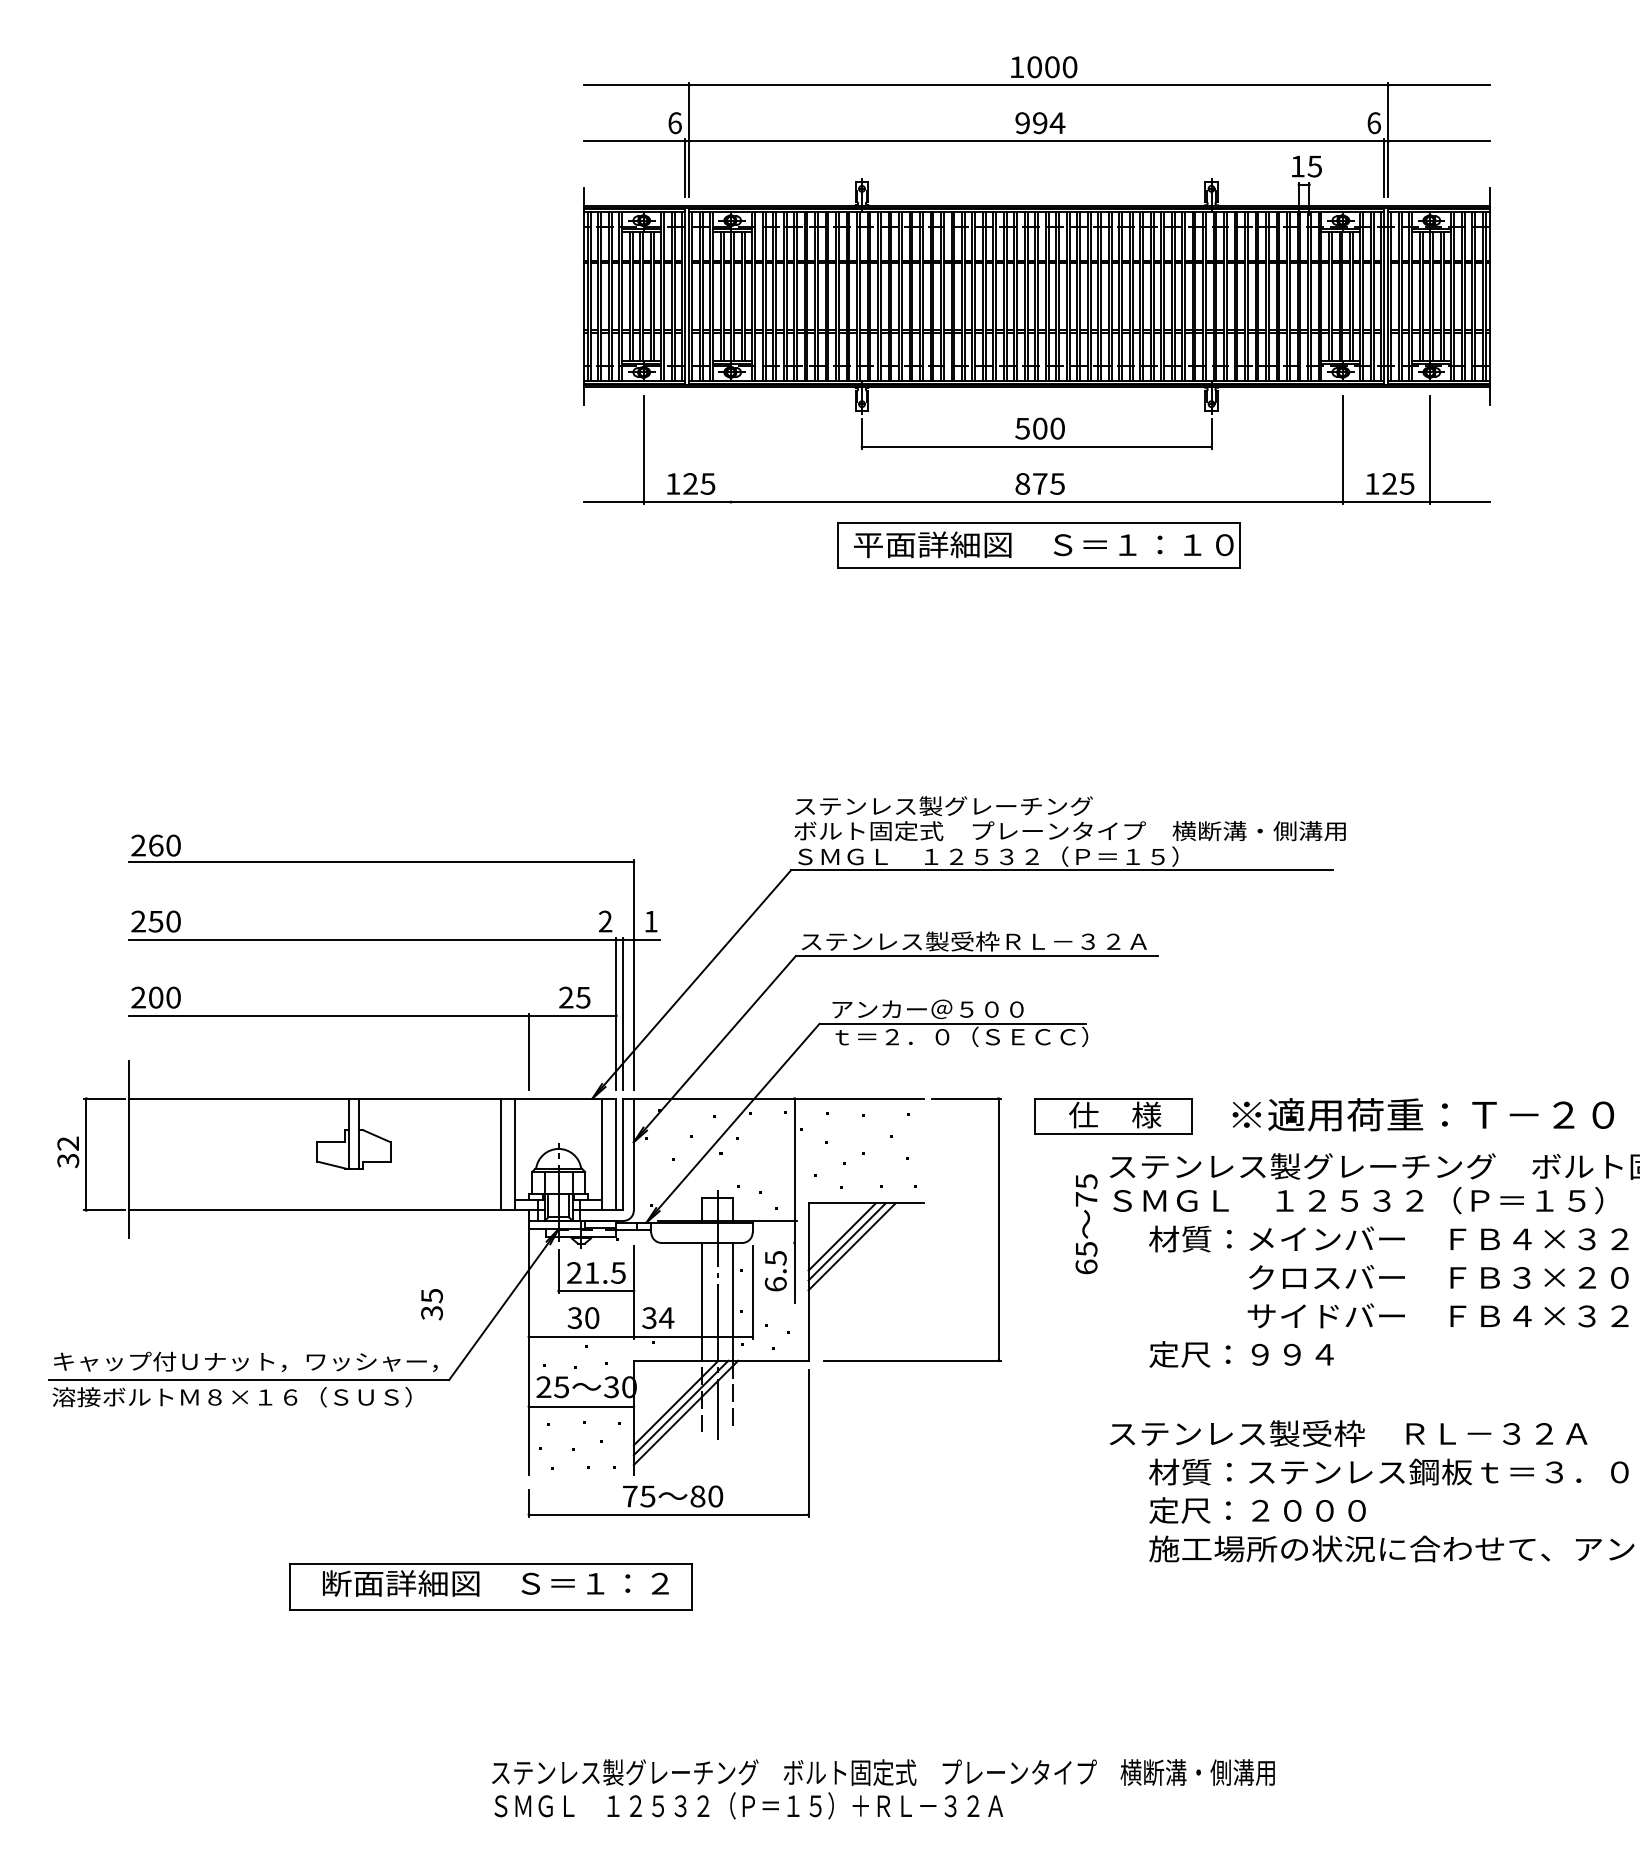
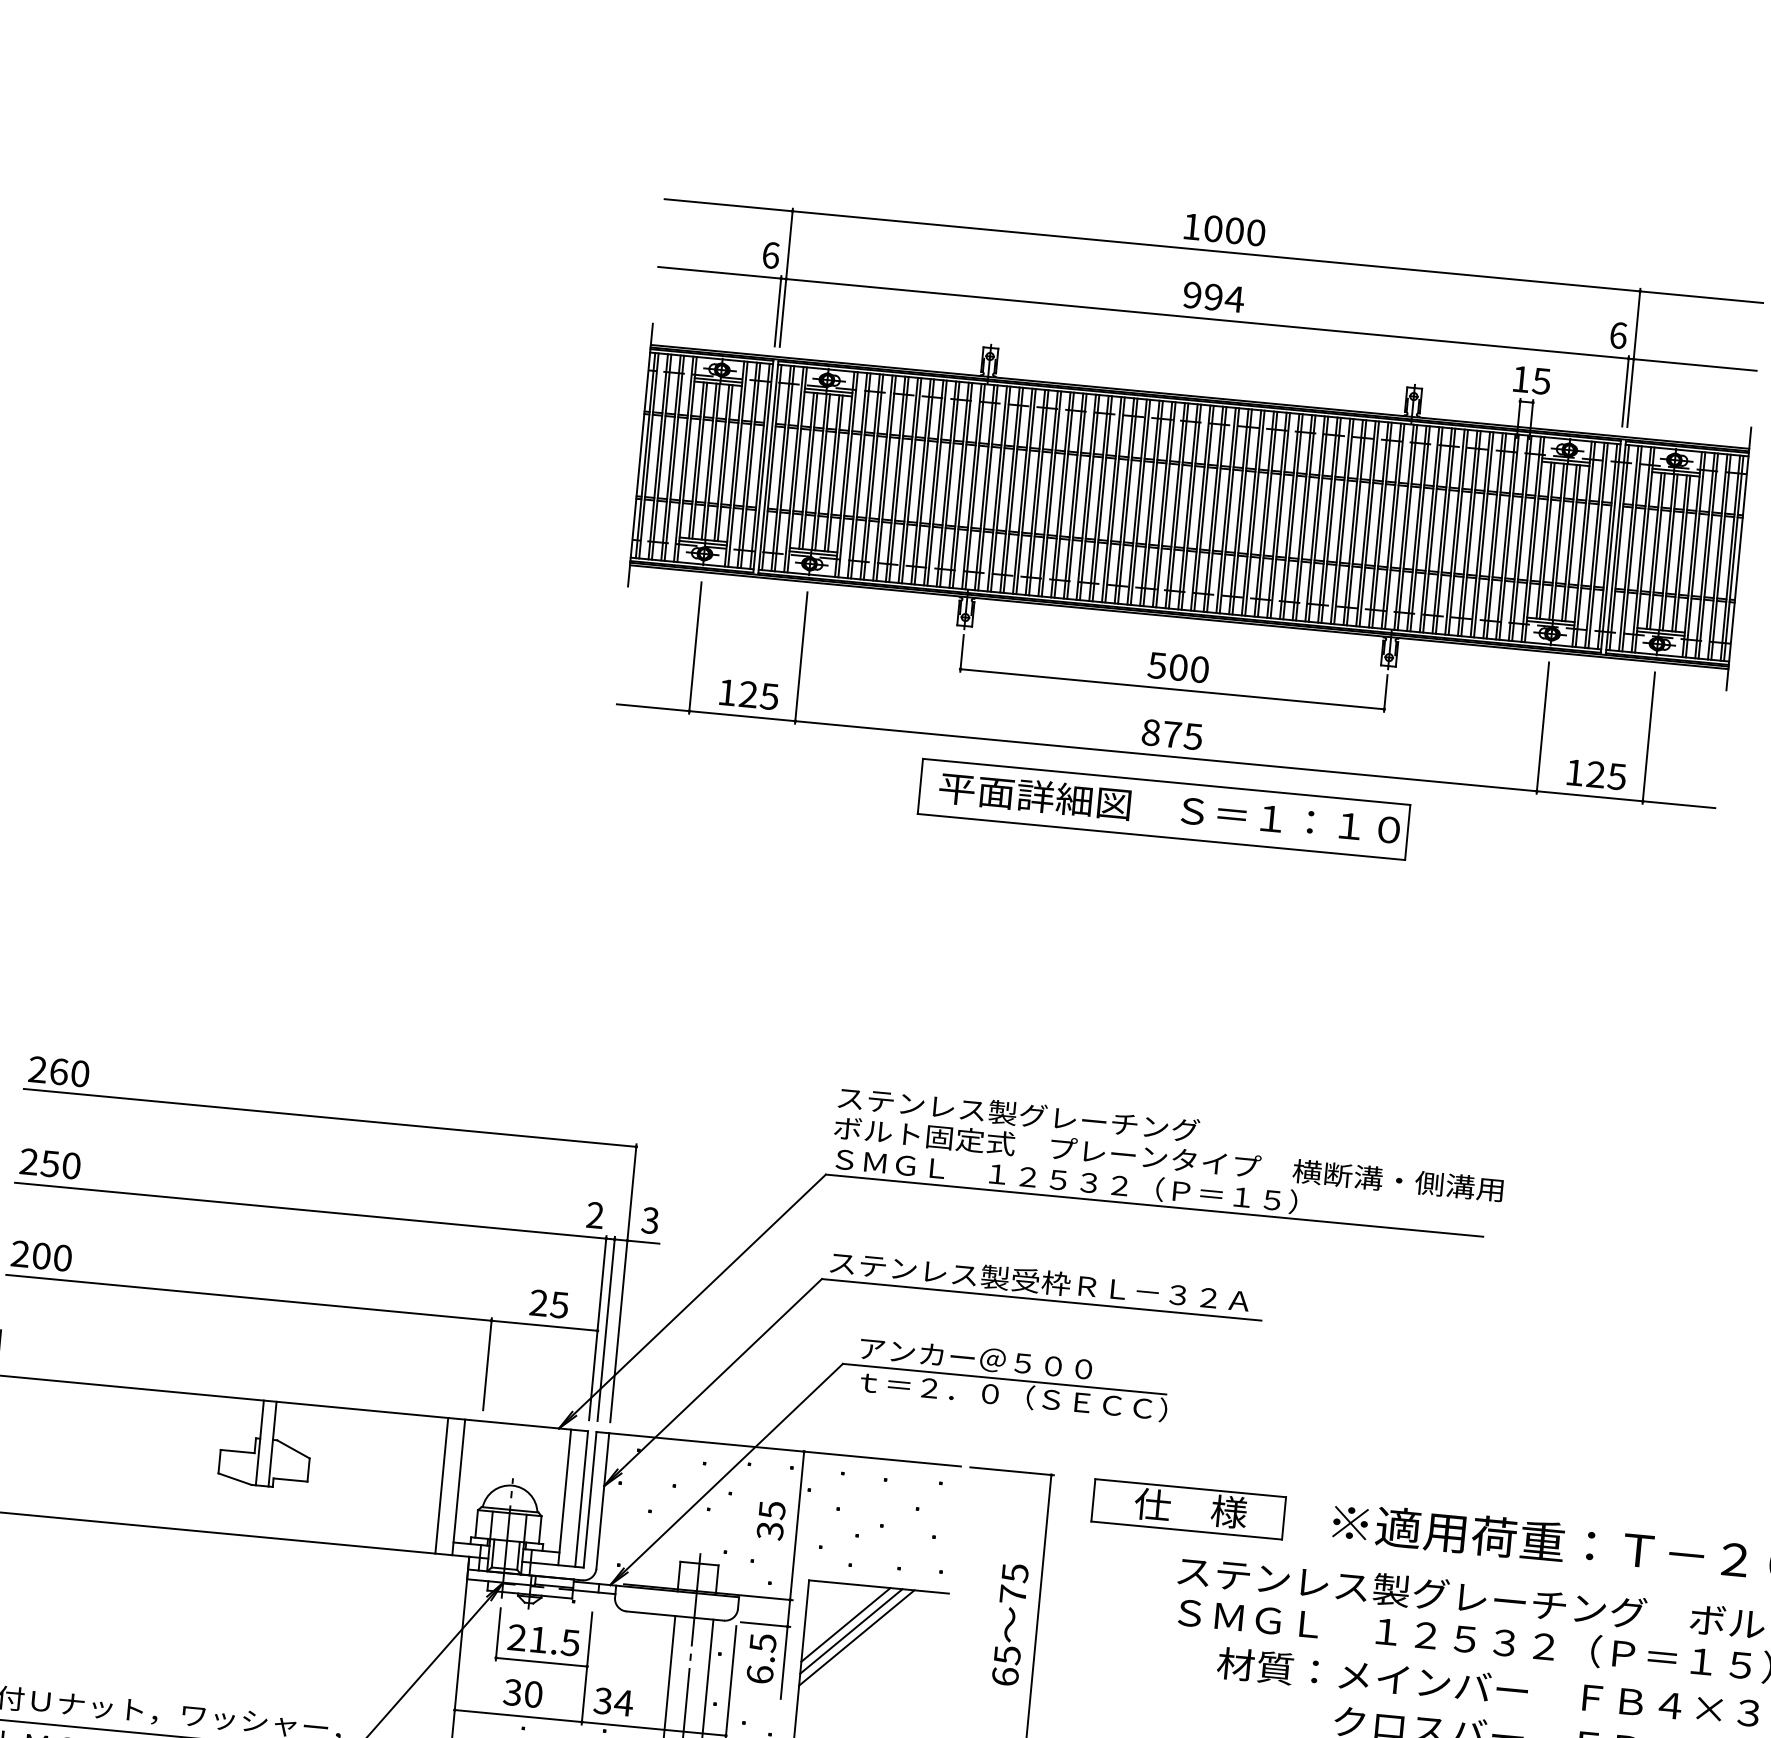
line: (730, 449) -> (800, 657), added
text: (650, 921) -> (649, 1220), 1 -> 3
text: (1086, 1224) -> (1010, 1625), moved
line: (776, 1242) -> (765, 1624), added
text: (431, 1304) -> (770, 1520), moved

